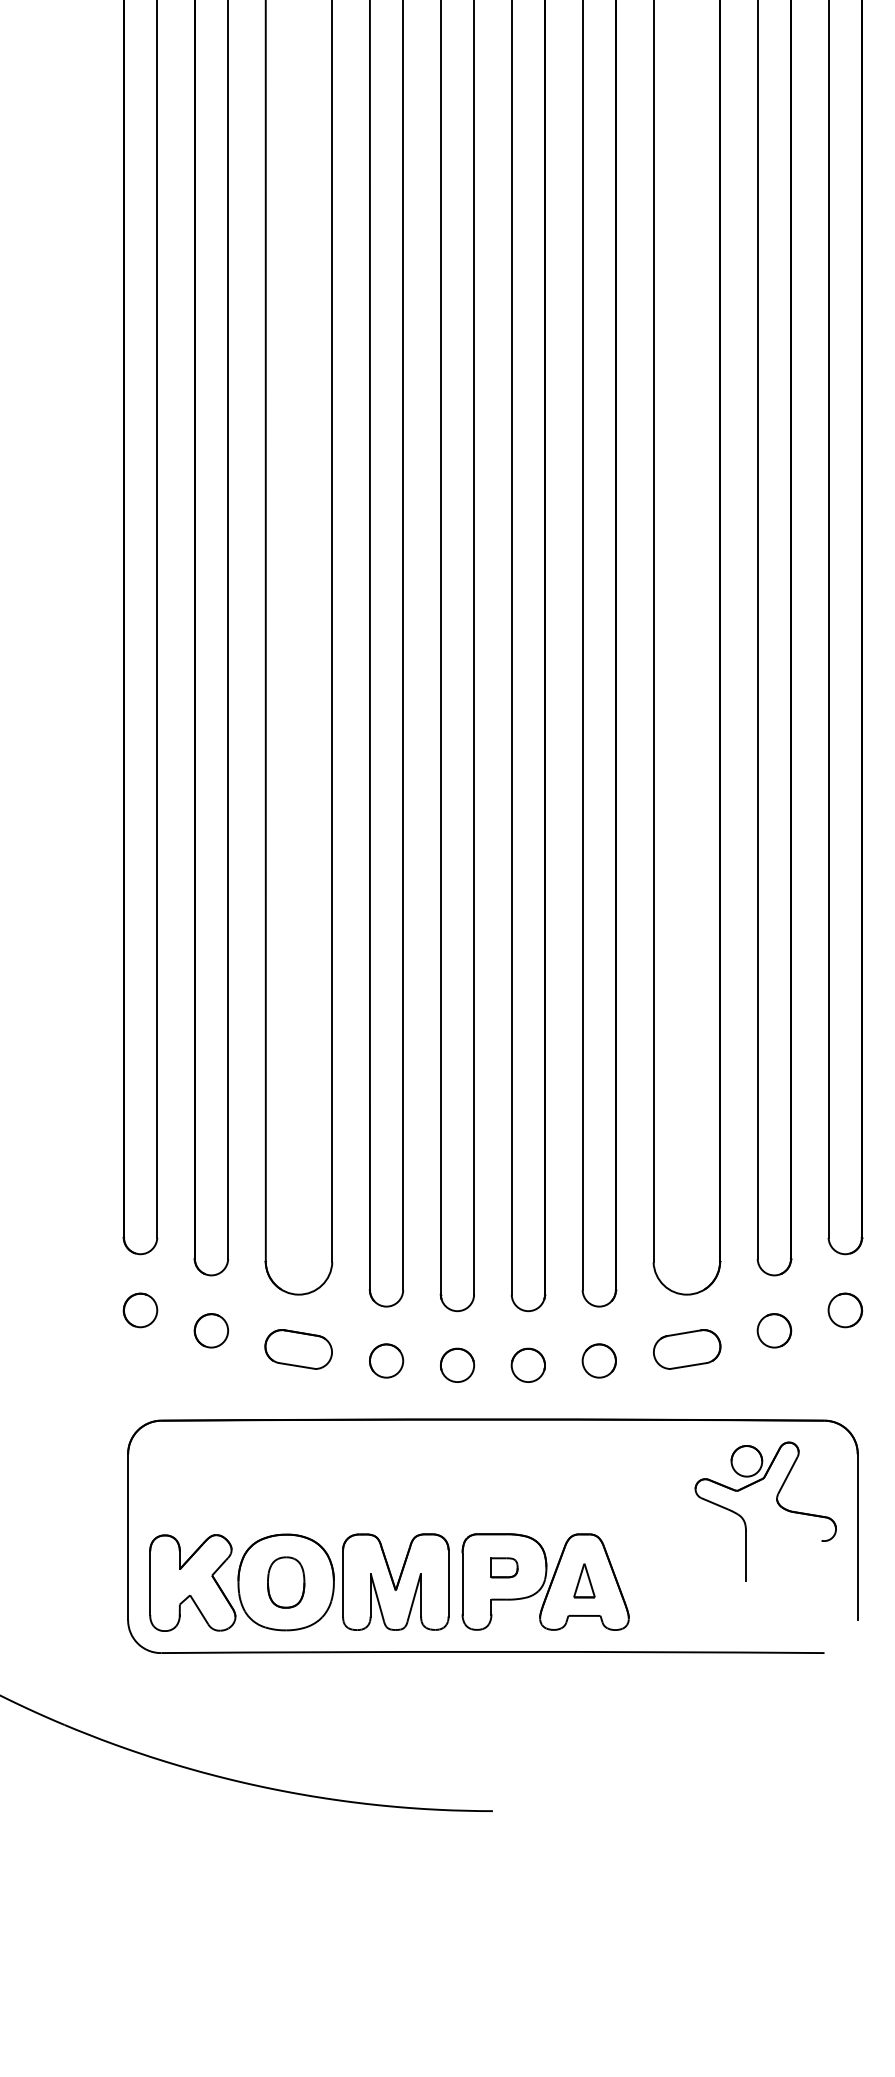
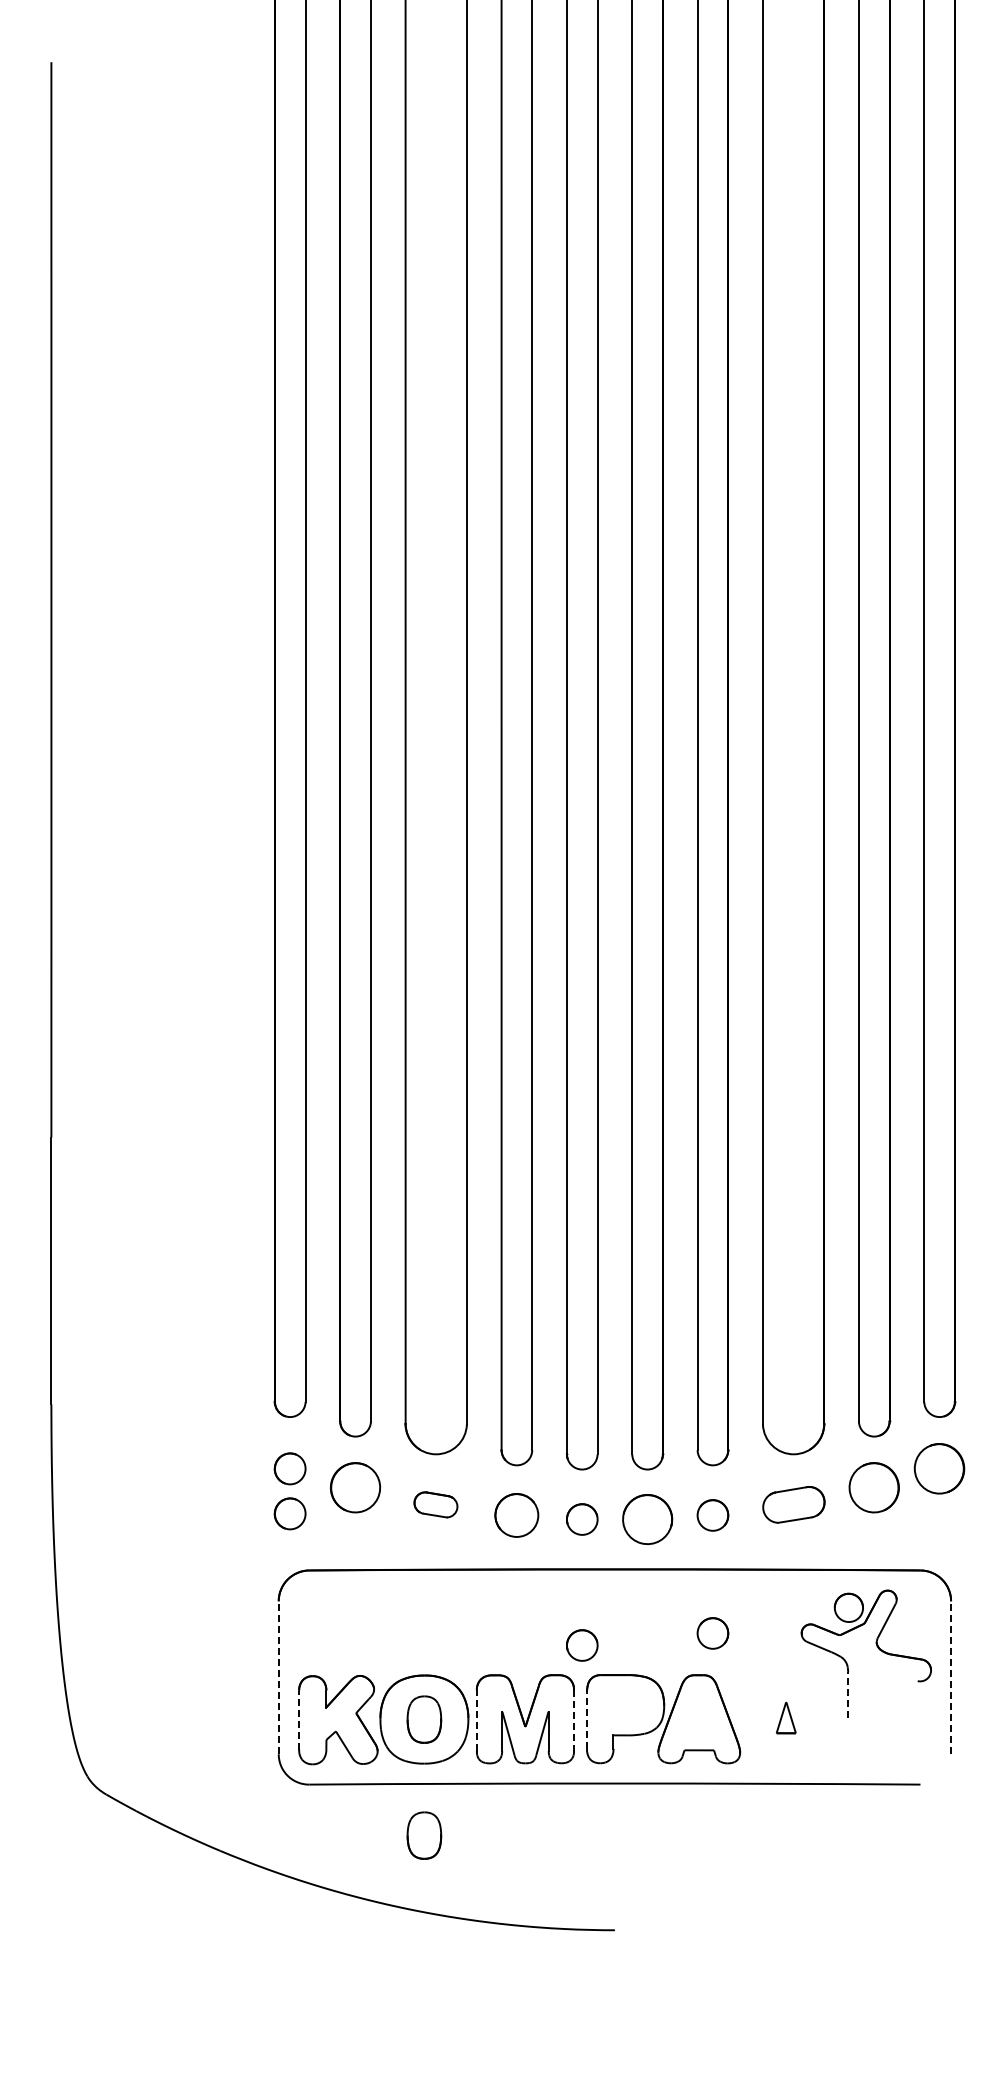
part: (845, 1310) -> (939, 1468), size x1.6
part: (211, 1330) -> (355, 1487), size x1.6
part: (774, 1330) -> (874, 1487), size x1.6
part: (298, 1349) -> (435, 1504), size x0.7
part: (139, 1358) -> (289, 1513), added
part: (386, 1361) -> (516, 1515), size x1.4
part: (528, 1365) -> (647, 1519), size x1.6
part: (598, 1489) -> (712, 1633), added
part: (457, 1502) -> (582, 1645), added
line: (127, 1536) -> (278, 1677), solid -> dashed
line: (858, 1536) -> (951, 1677), solid -> dashed
line: (746, 1555) -> (848, 1694), solid -> dashed
part: (504, 1567) -> (625, 1705), removed
part: (584, 1580) -> (786, 1717), moved
line: (150, 1582) -> (299, 1719), solid -> dashed
line: (342, 1583) -> (476, 1720), solid -> dashed
line: (449, 1583) -> (574, 1720), solid -> dashed
line: (463, 1583) -> (587, 1720), solid -> dashed
part: (286, 1708) -> (424, 1835), added

